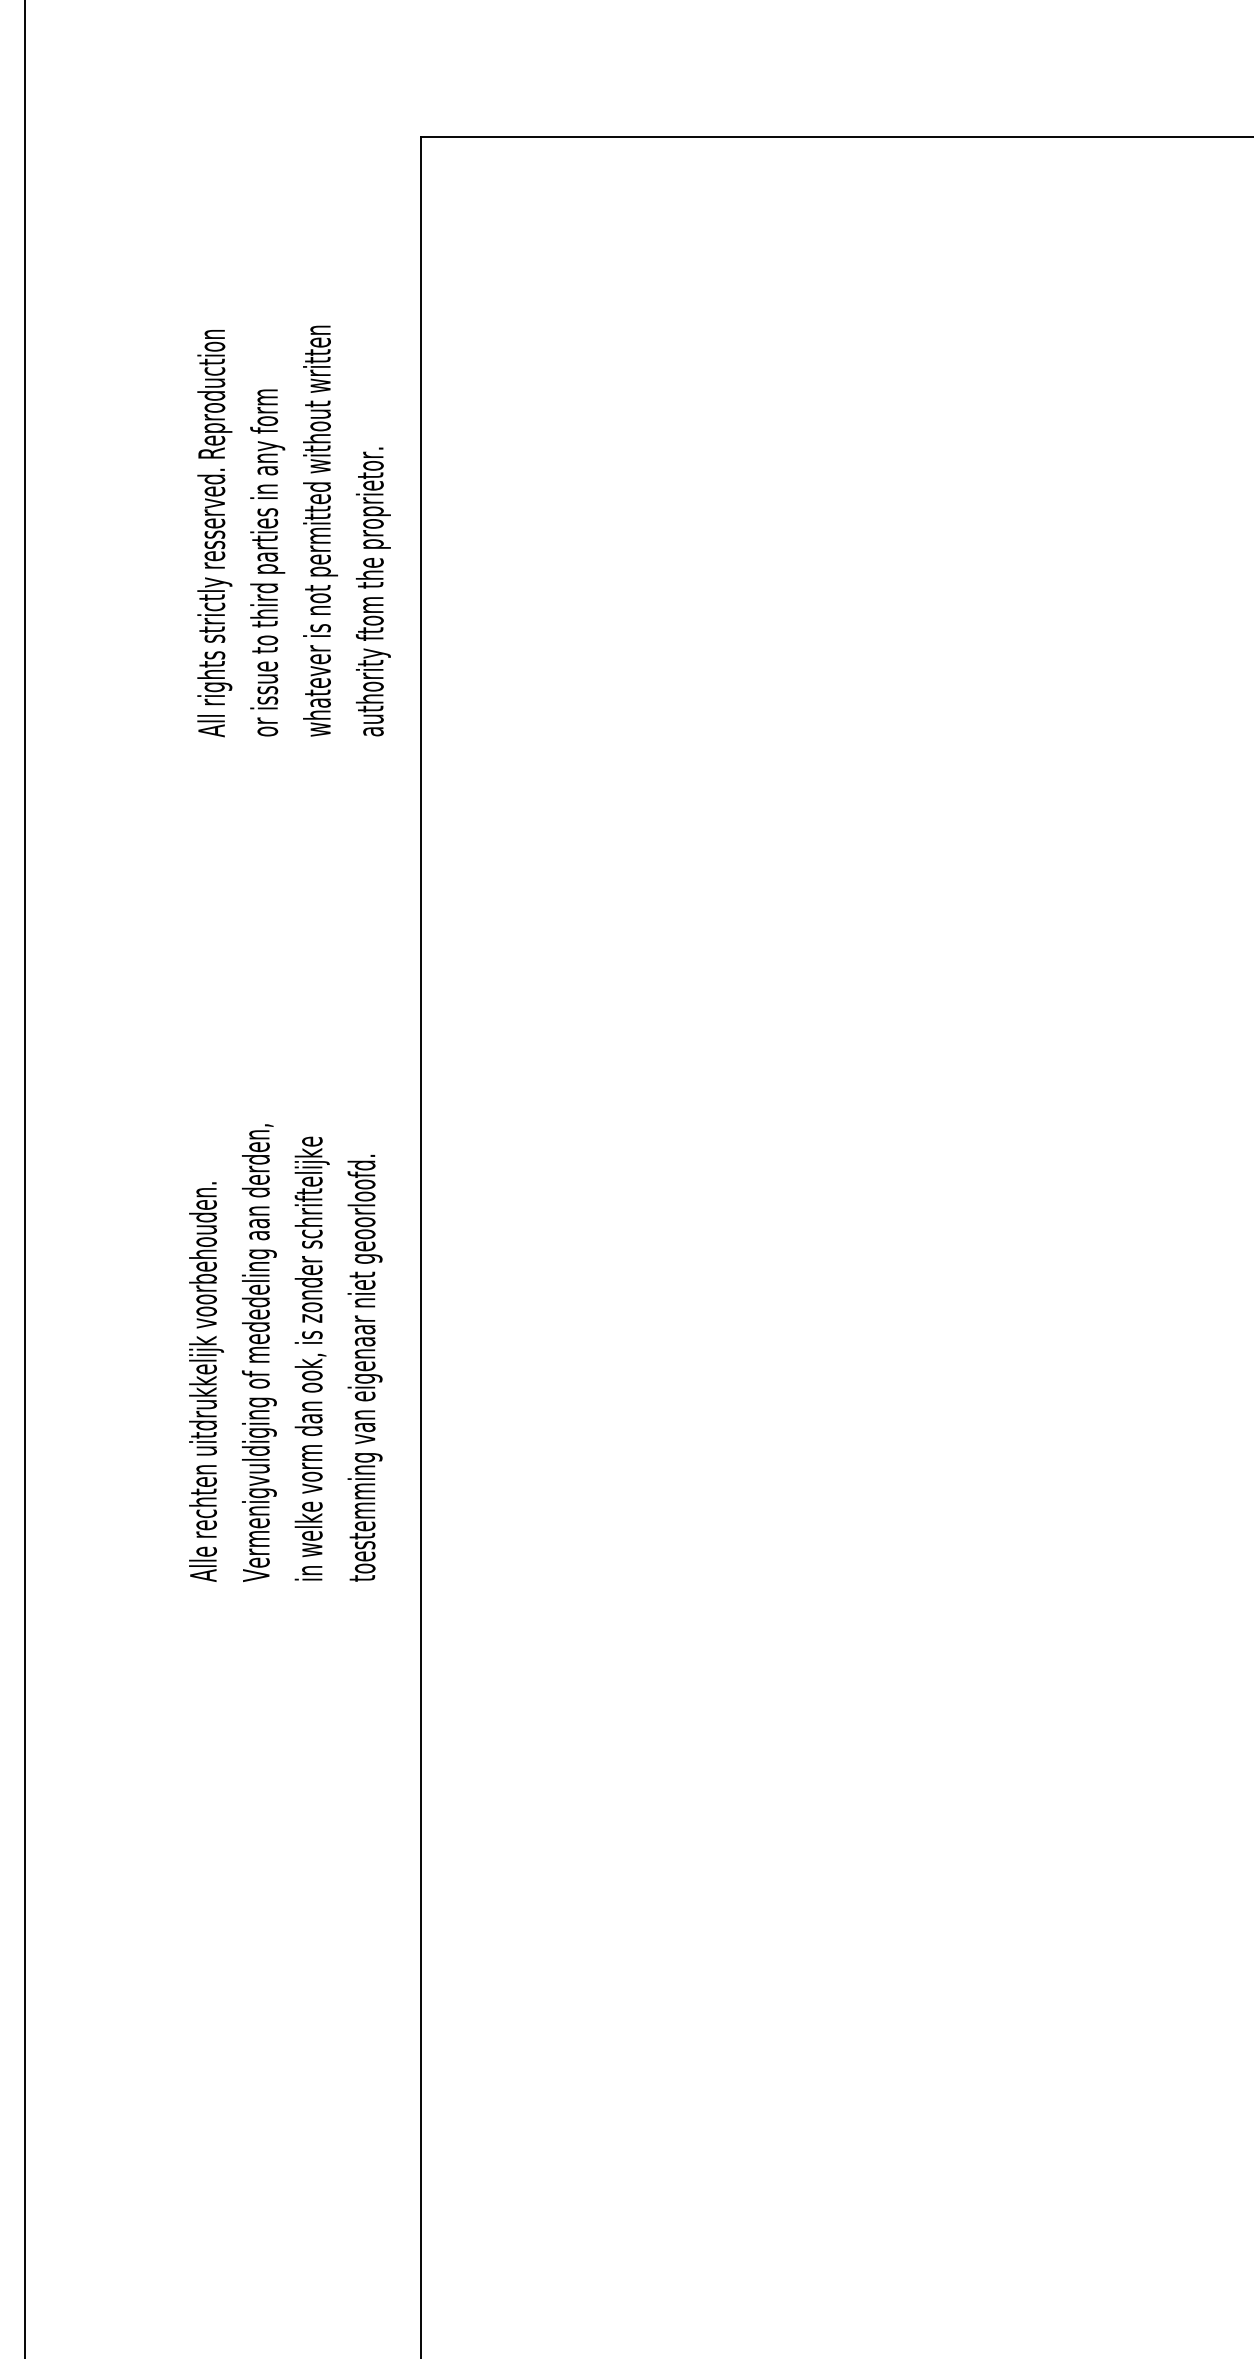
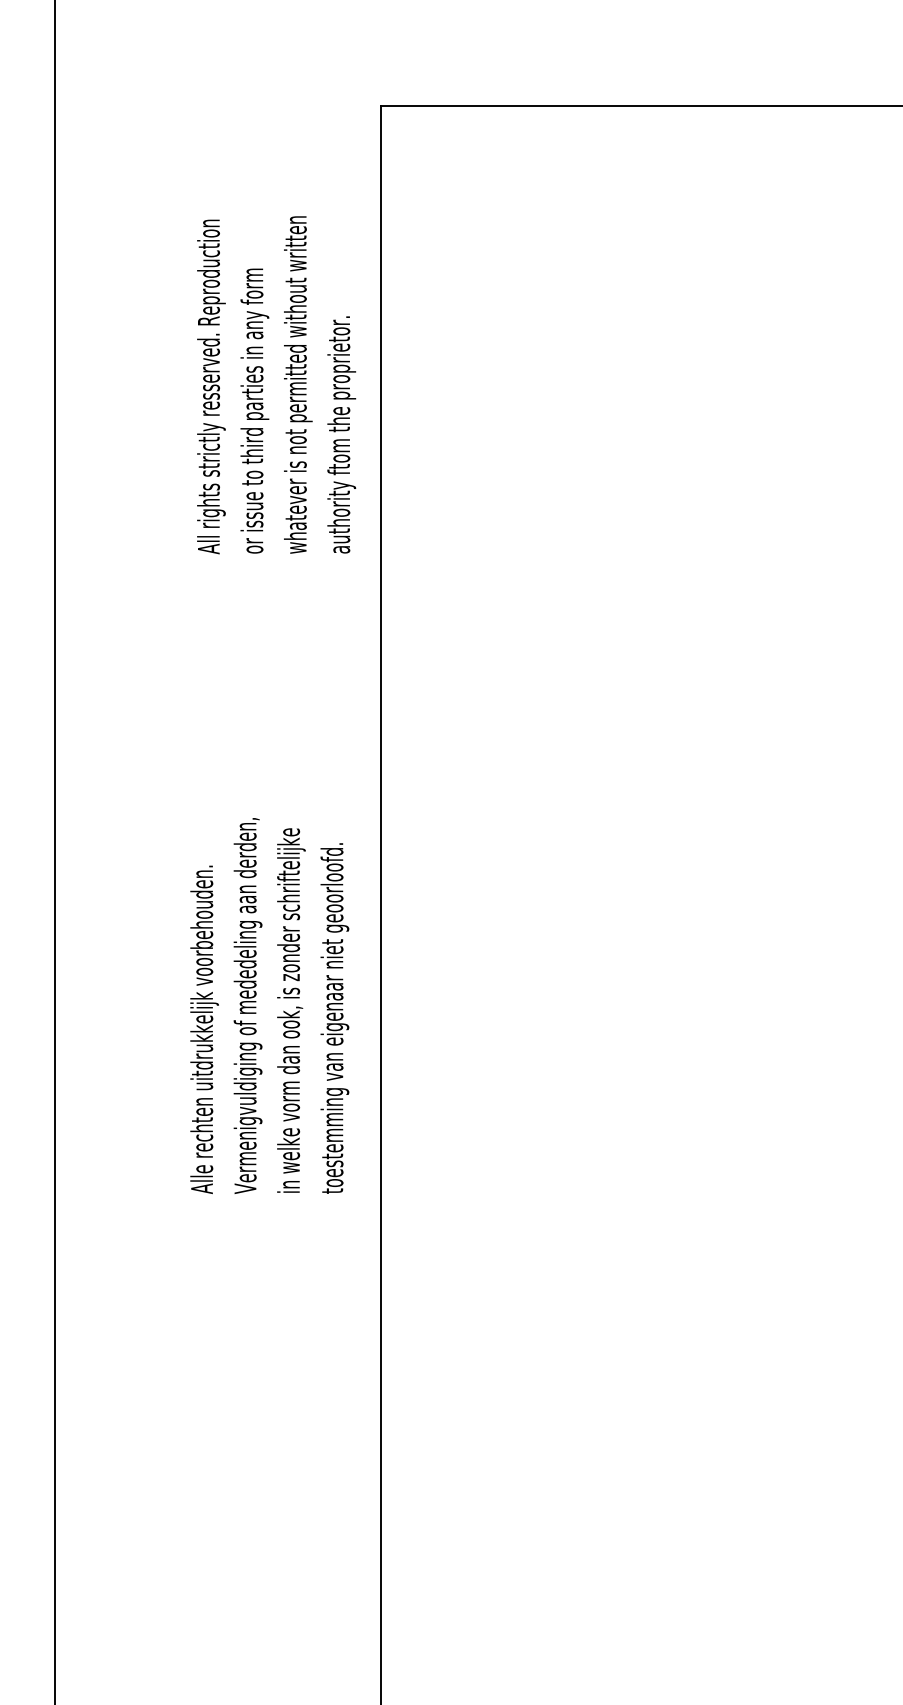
text: (293, 531) -> (276, 385), moved
text: (285, 1352) -> (269, 1005), moved

